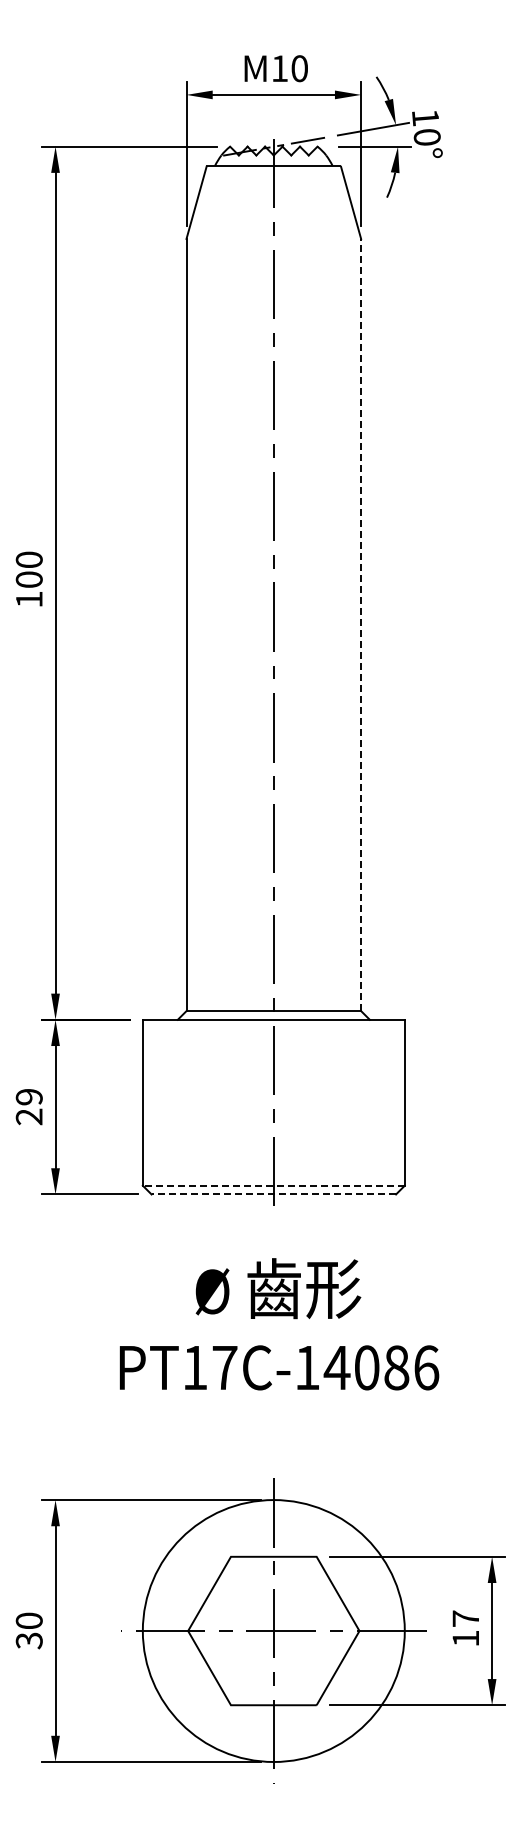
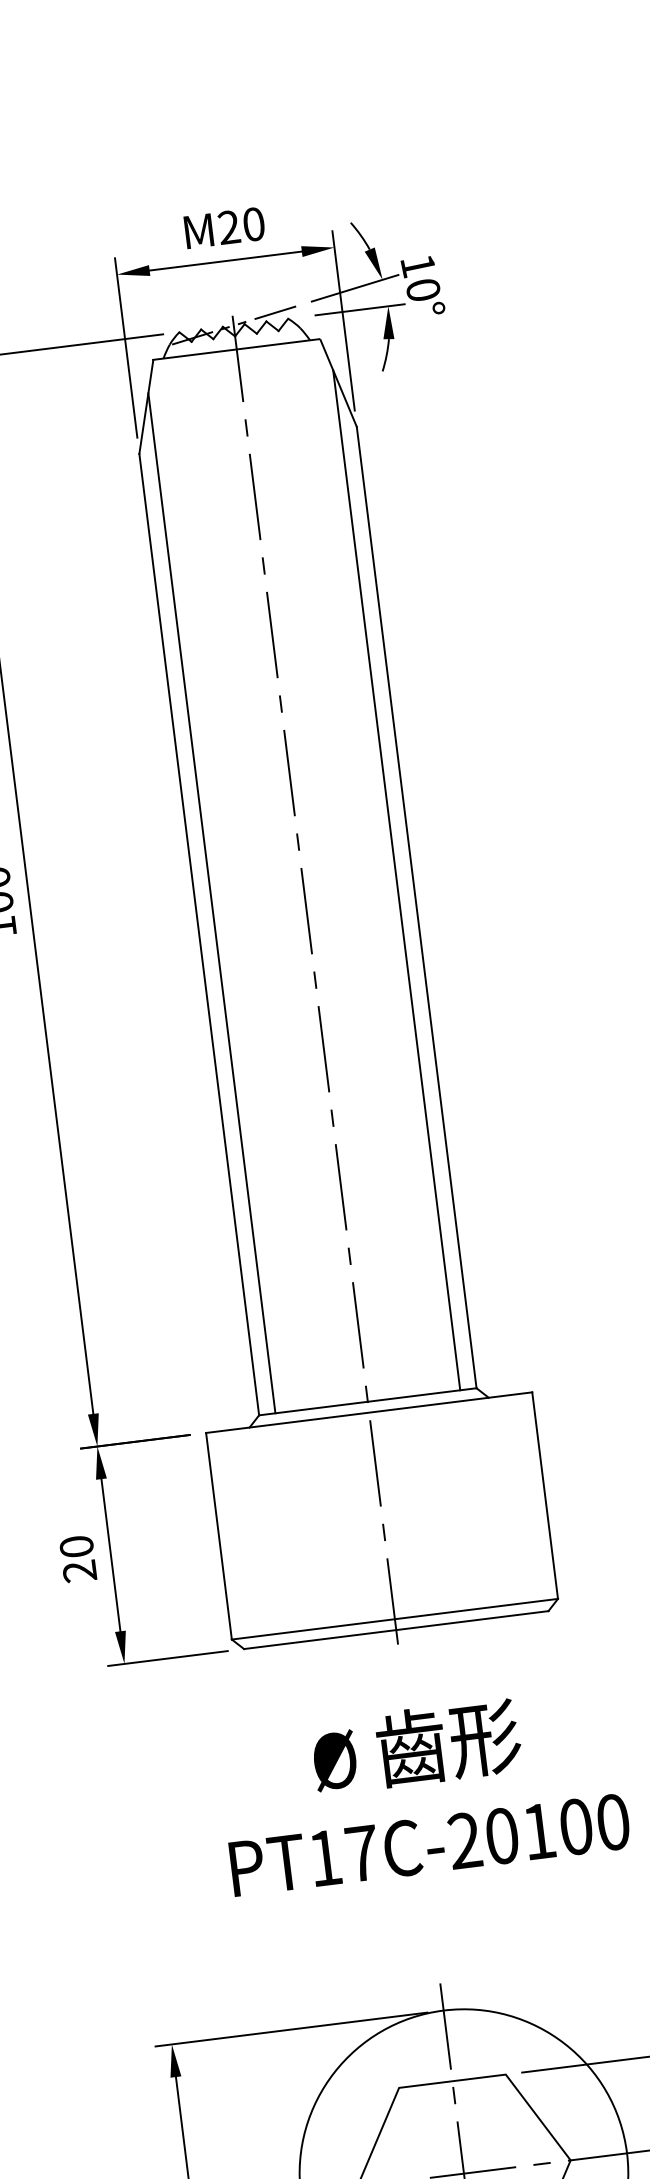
text: (279, 68) -> (228, 227), 10 -> 20
line: (199, 601) -> (211, 903), added
line: (348, 601) -> (397, 880), added
line: (361, 624) -> (417, 906), dashed -> solid
text: (28, 1096) -> (75, 1546), 29 -> 20
line: (273, 1185) -> (394, 1618), dashed -> solid
line: (273, 1194) -> (395, 1630), dashed -> solid
text: (367, 1367) -> (539, 1831), PT17C-14086 -> PT17C-20100

